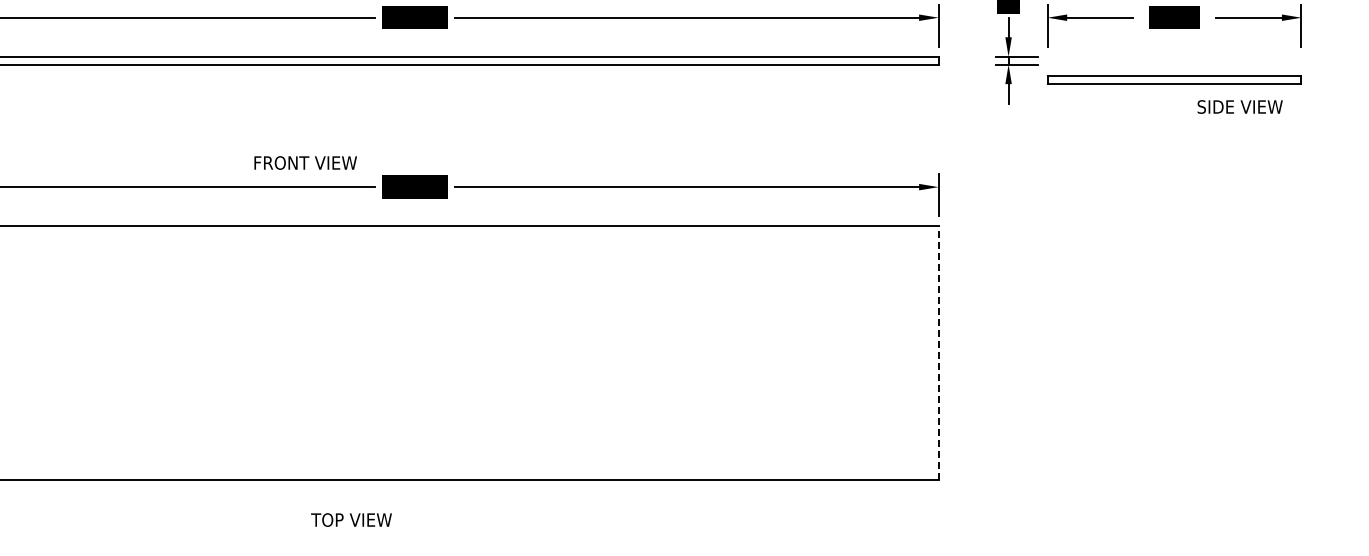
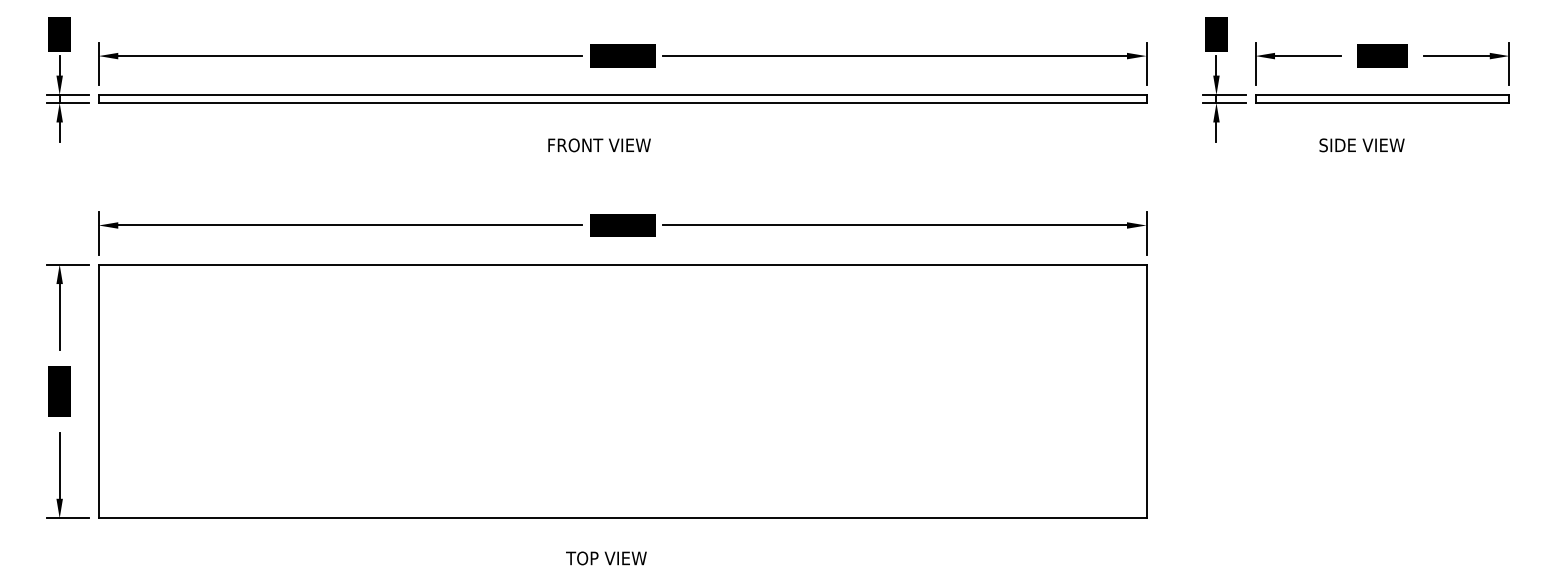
part: (1174, 79) -> (1382, 98), moved
text: (1239, 107) -> (1361, 145), moved
text: (305, 163) -> (599, 145), moved
line: (938, 353) -> (1146, 391), dashed -> solid
text: (351, 520) -> (606, 558), moved

